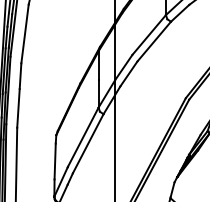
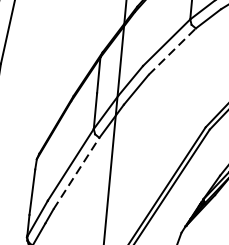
line: (154, 41) -> (172, 51), solid -> dashed
line: (88, 143) -> (76, 173), solid -> dashed

